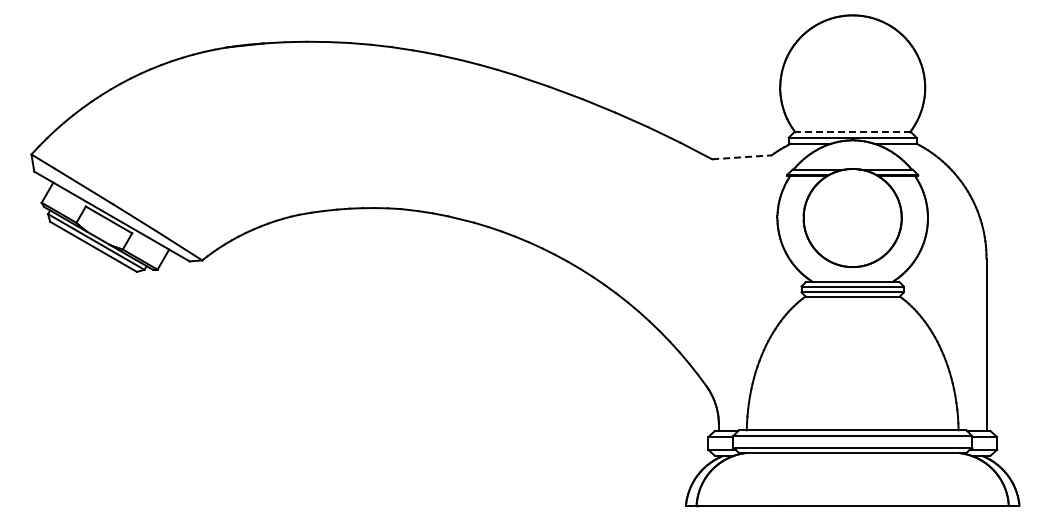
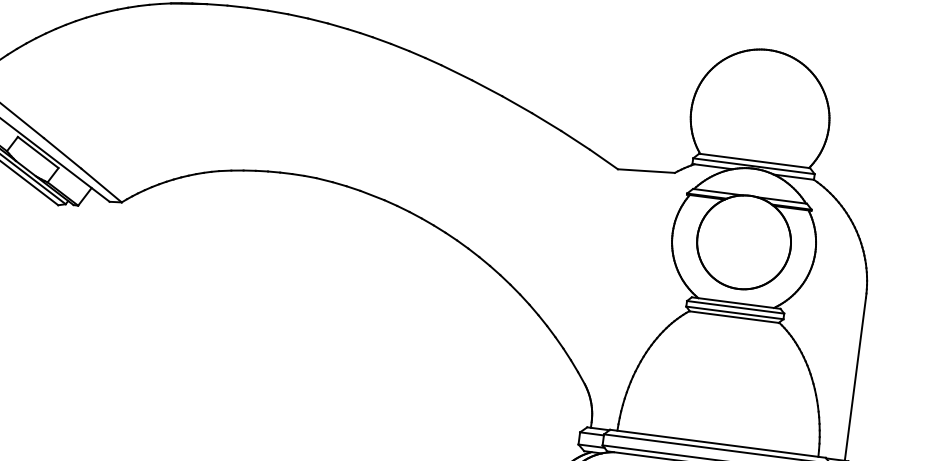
line: (852, 132) -> (754, 161), dashed -> solid
line: (741, 157) -> (646, 171), dashed -> solid

